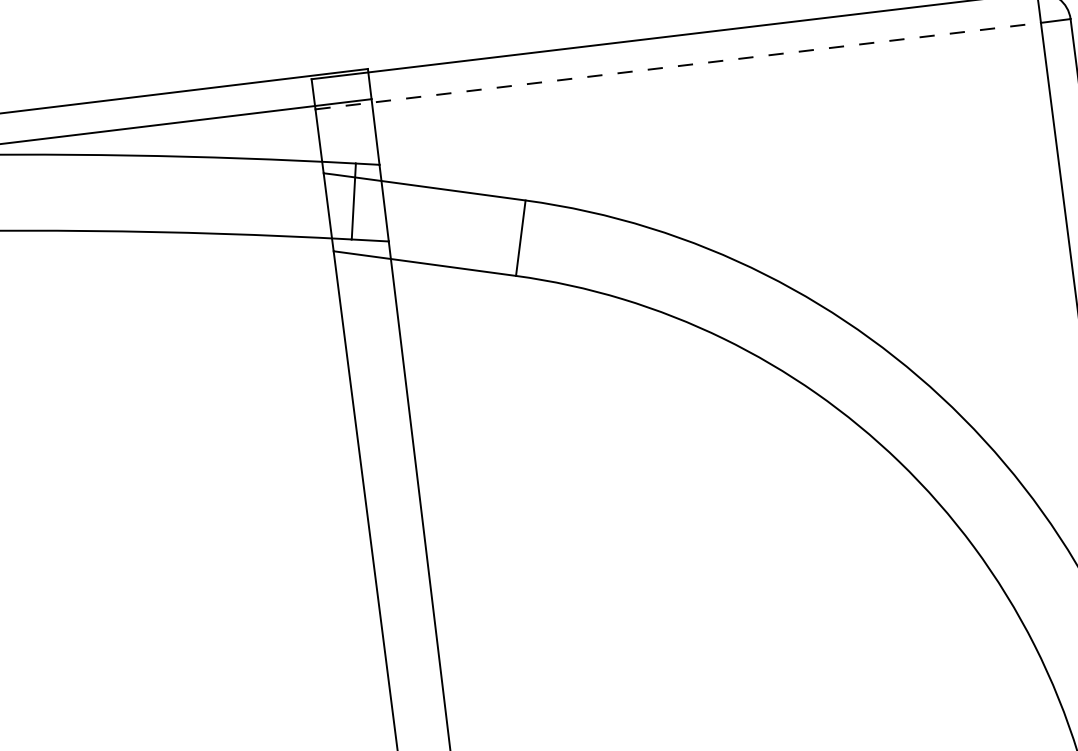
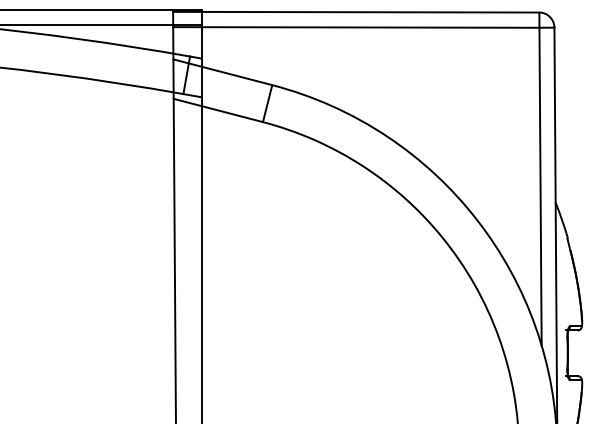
line: (678, 66) -> (356, 27), dashed -> solid

